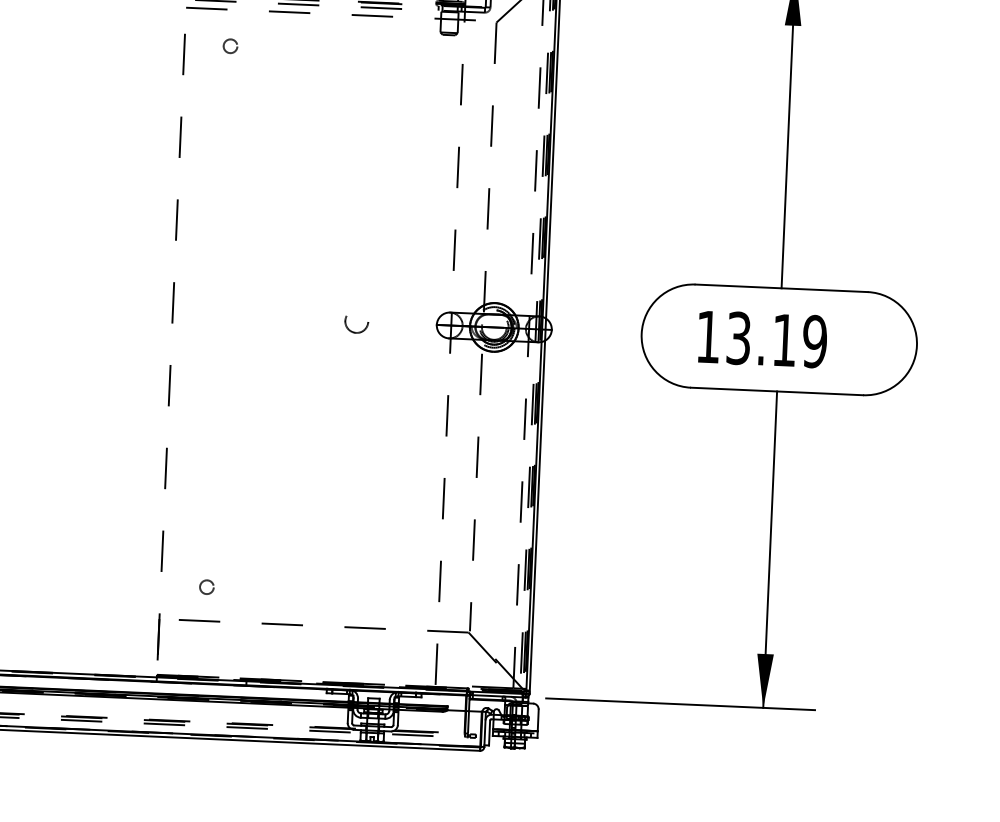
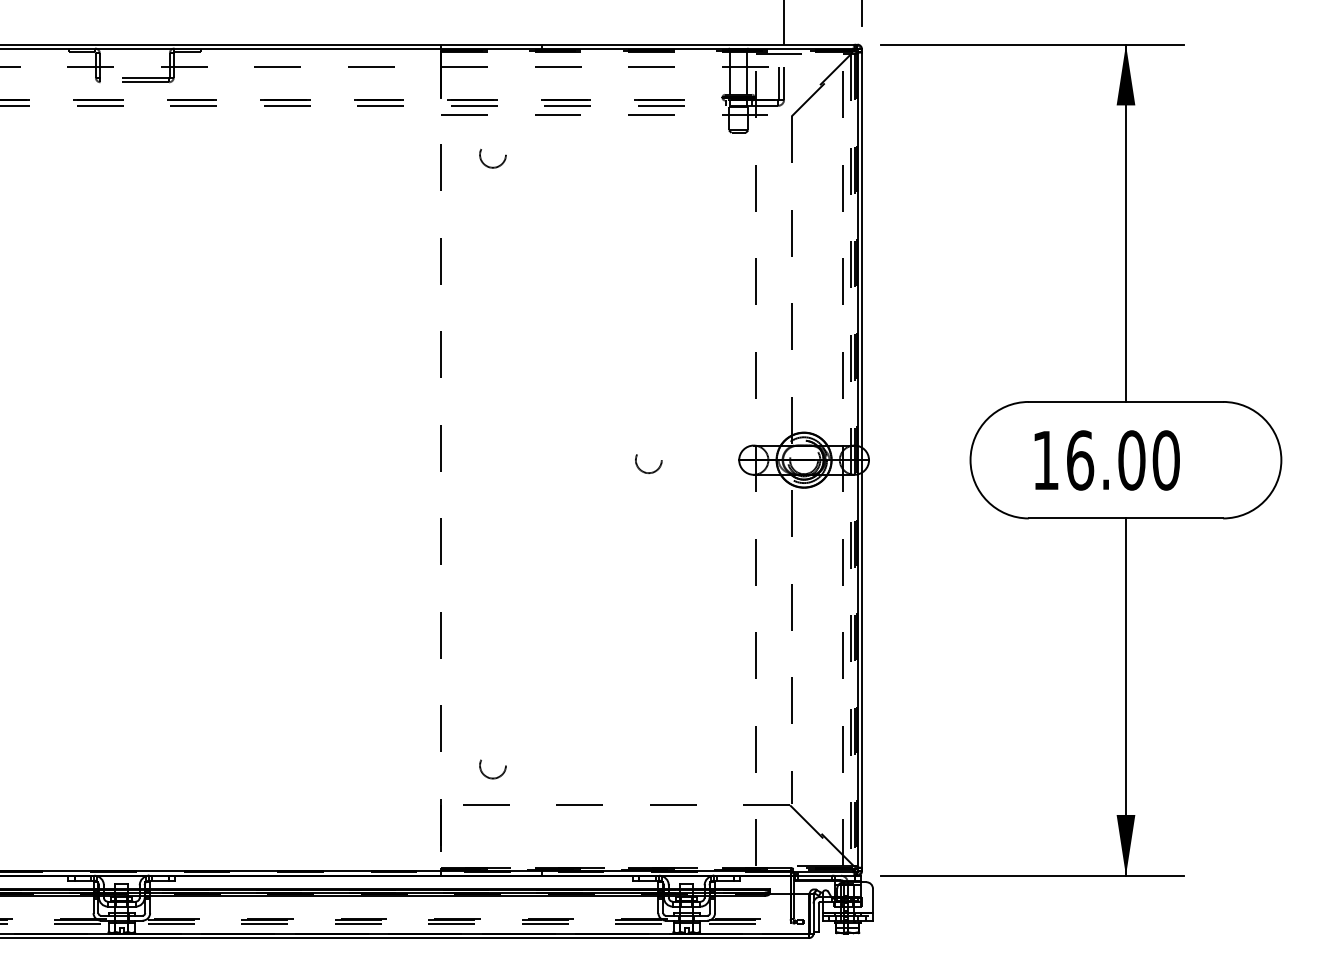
circle: (230, 48) -> (492, 158), size x1.67
text: (777, 340) -> (1123, 460), 13.19 -> 16.00
circle: (206, 589) -> (492, 769), size x1.67

